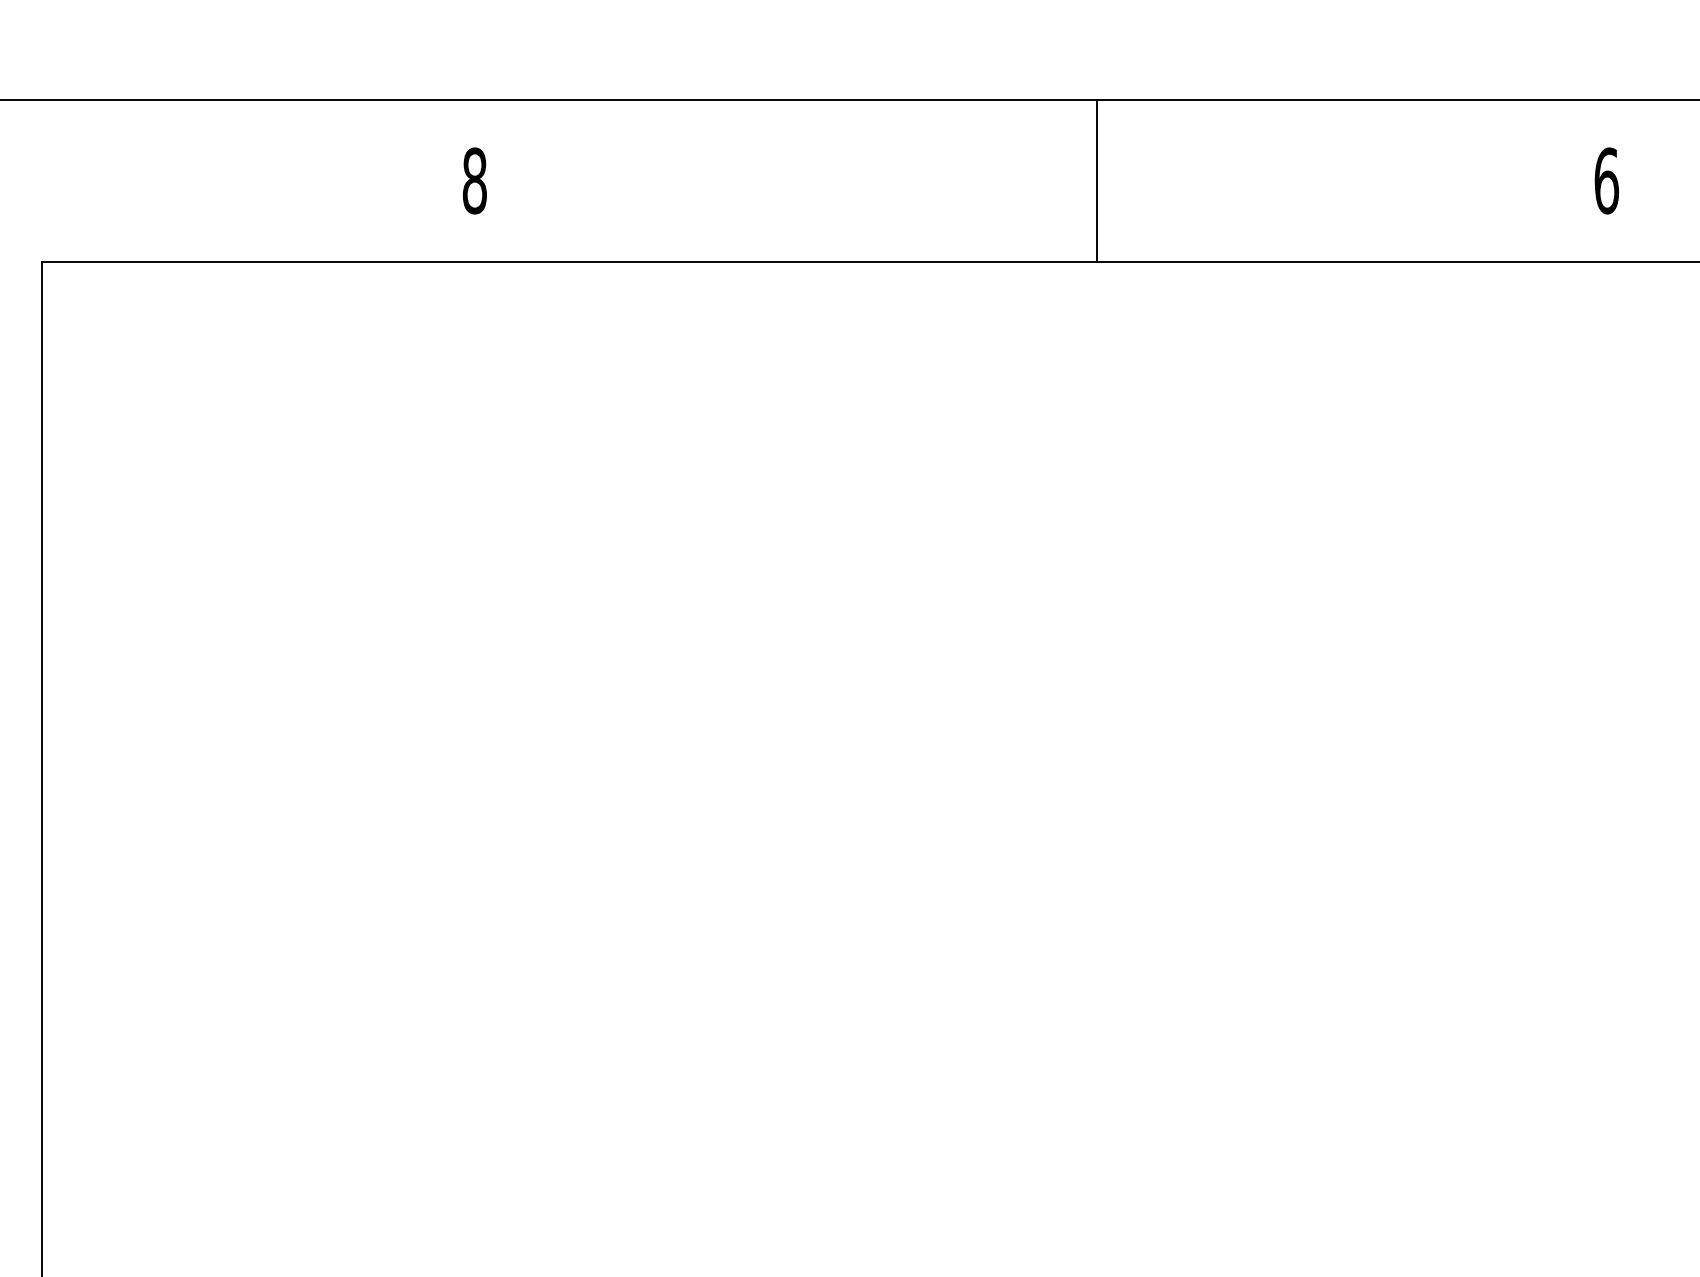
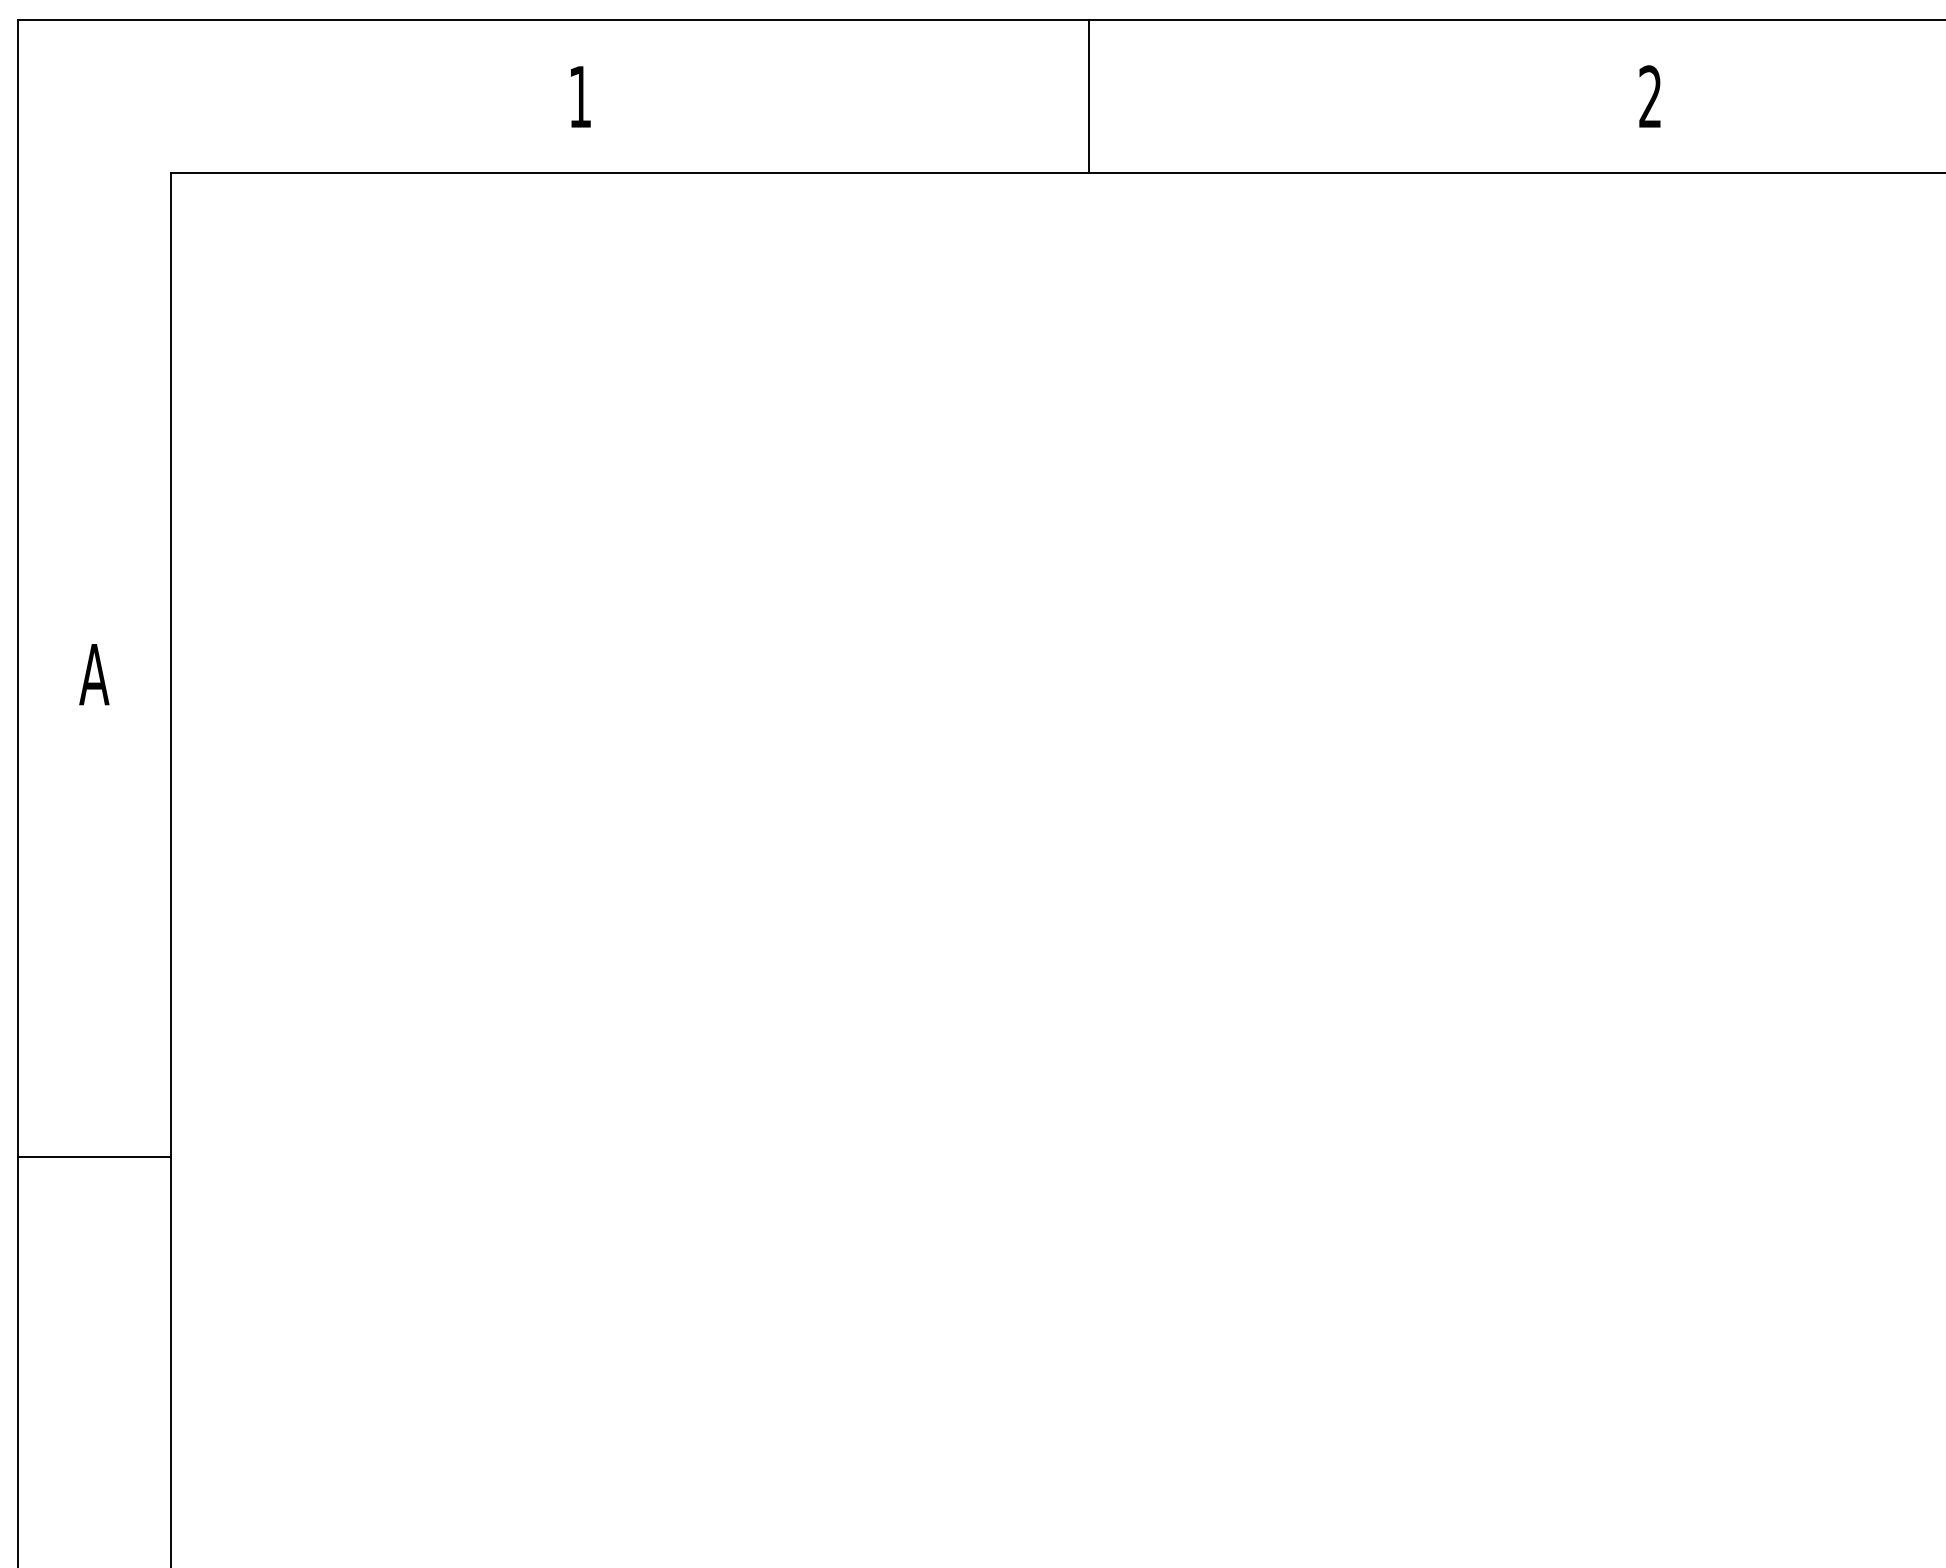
text: (475, 180) -> (580, 96), 8 -> 1
line: (1096, 180) -> (1089, 96), moved
text: (1606, 180) -> (1650, 96), 6 -> 2

